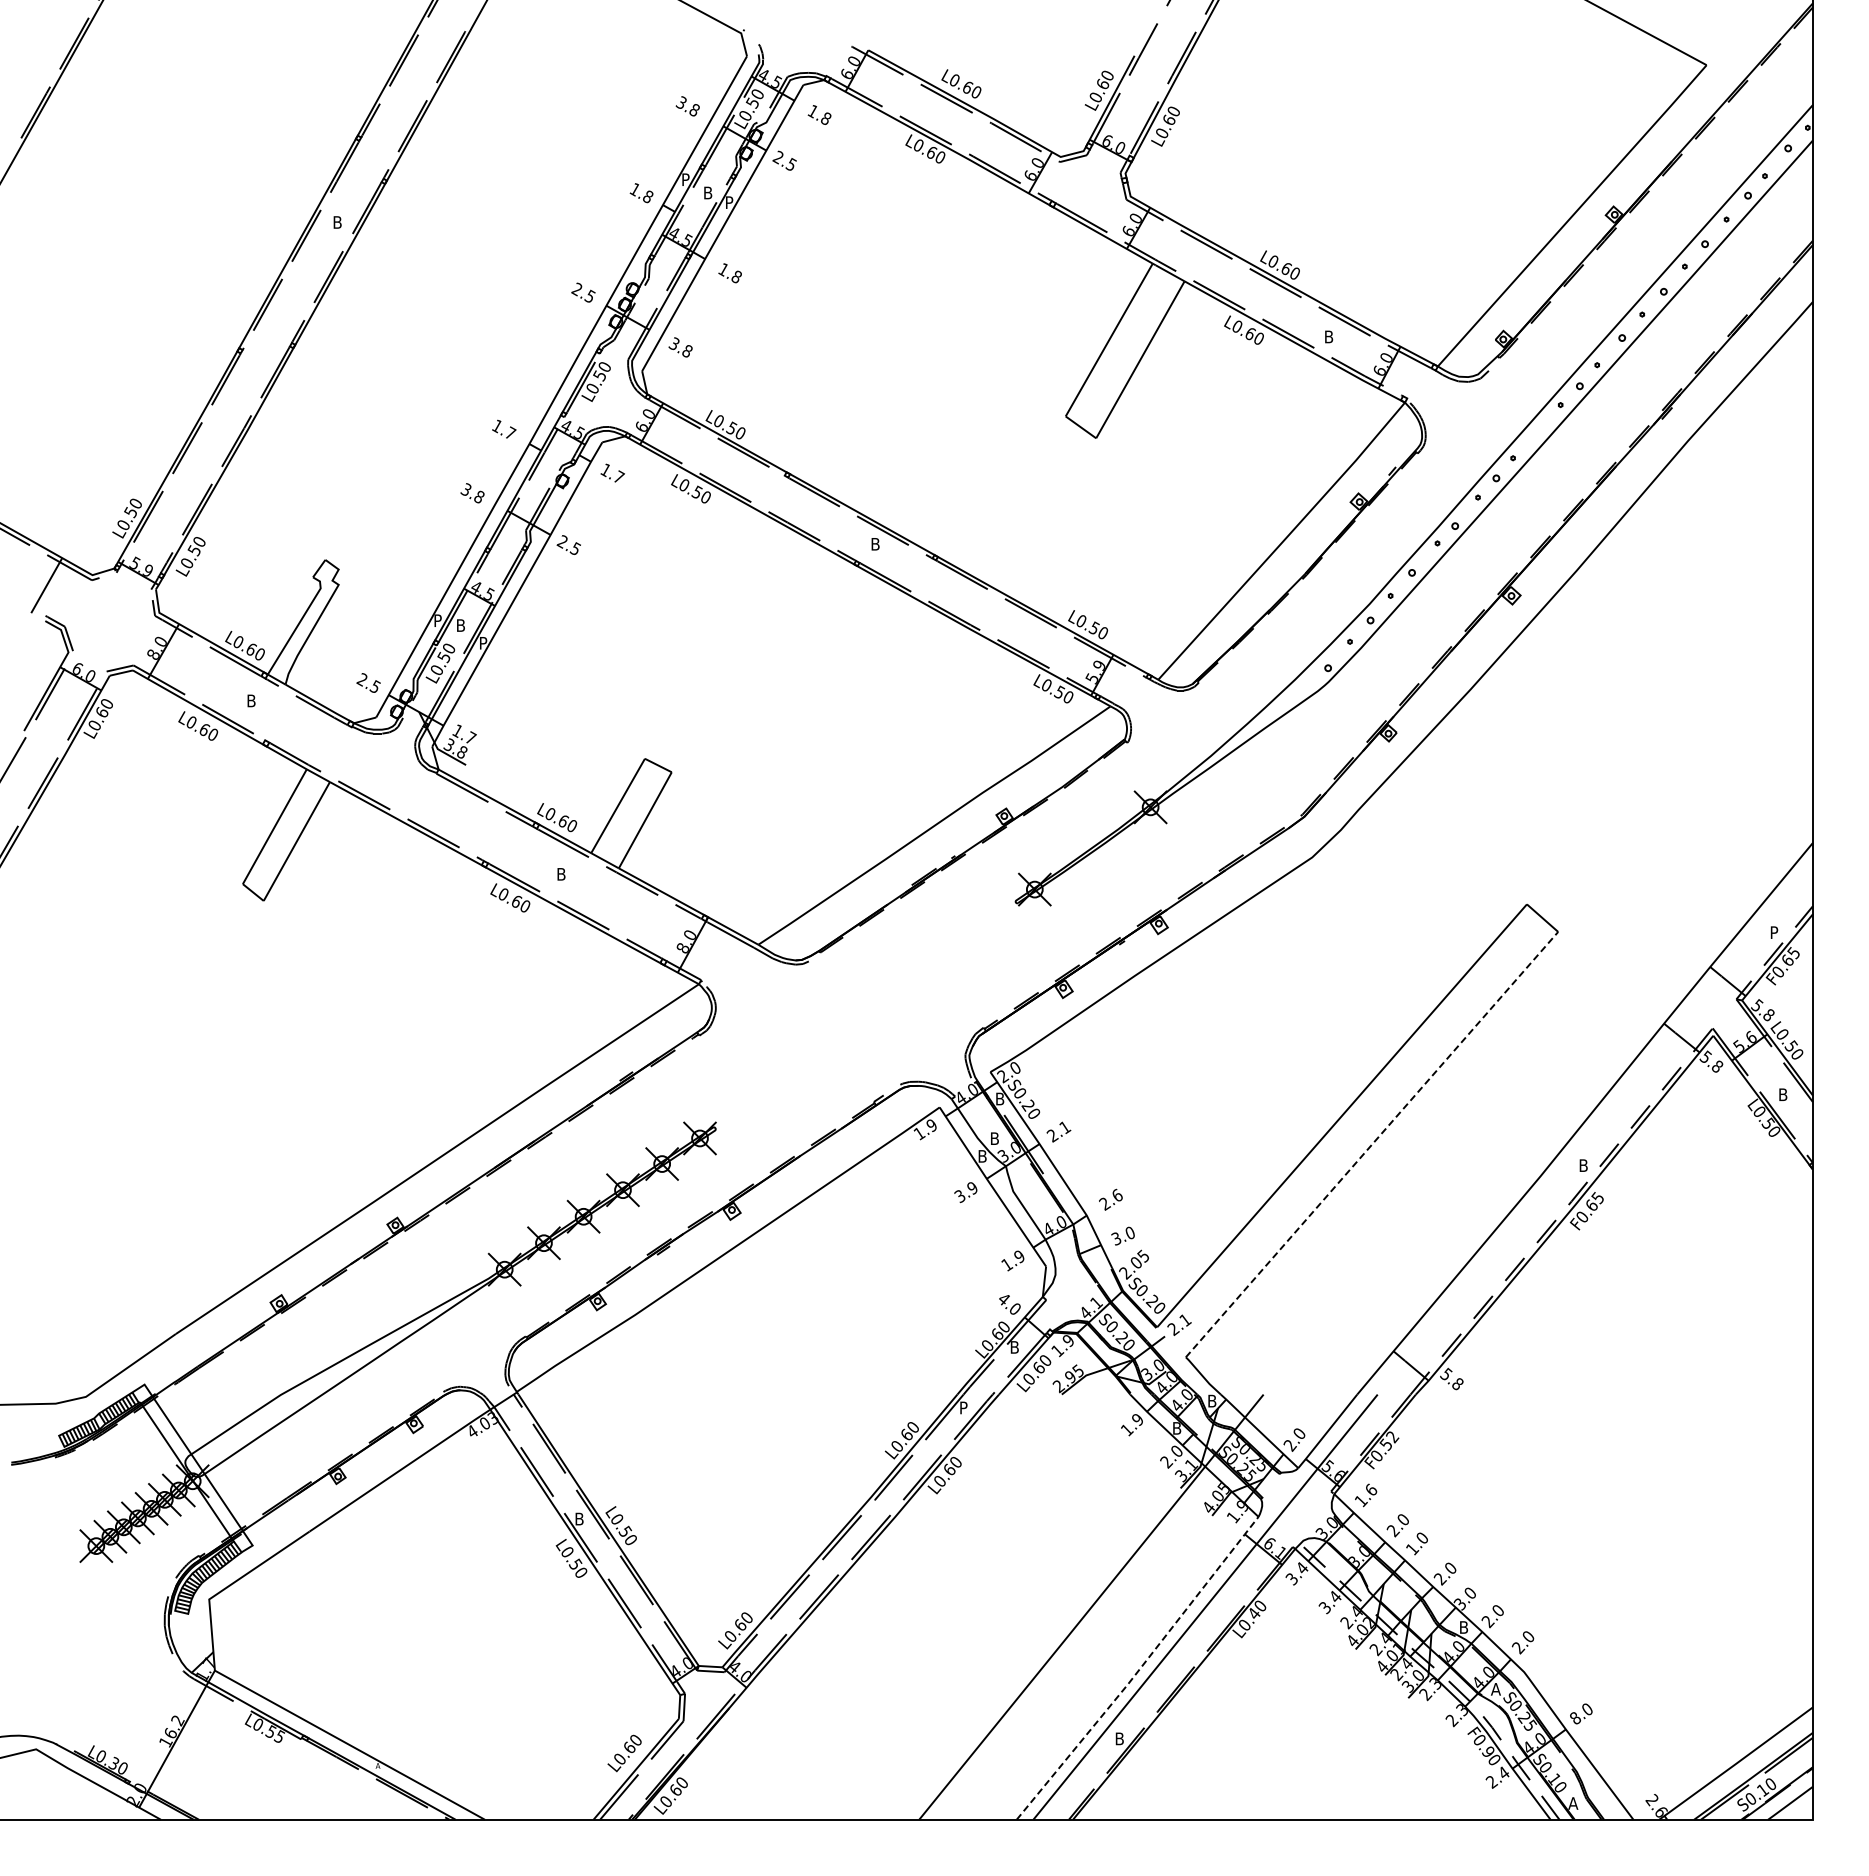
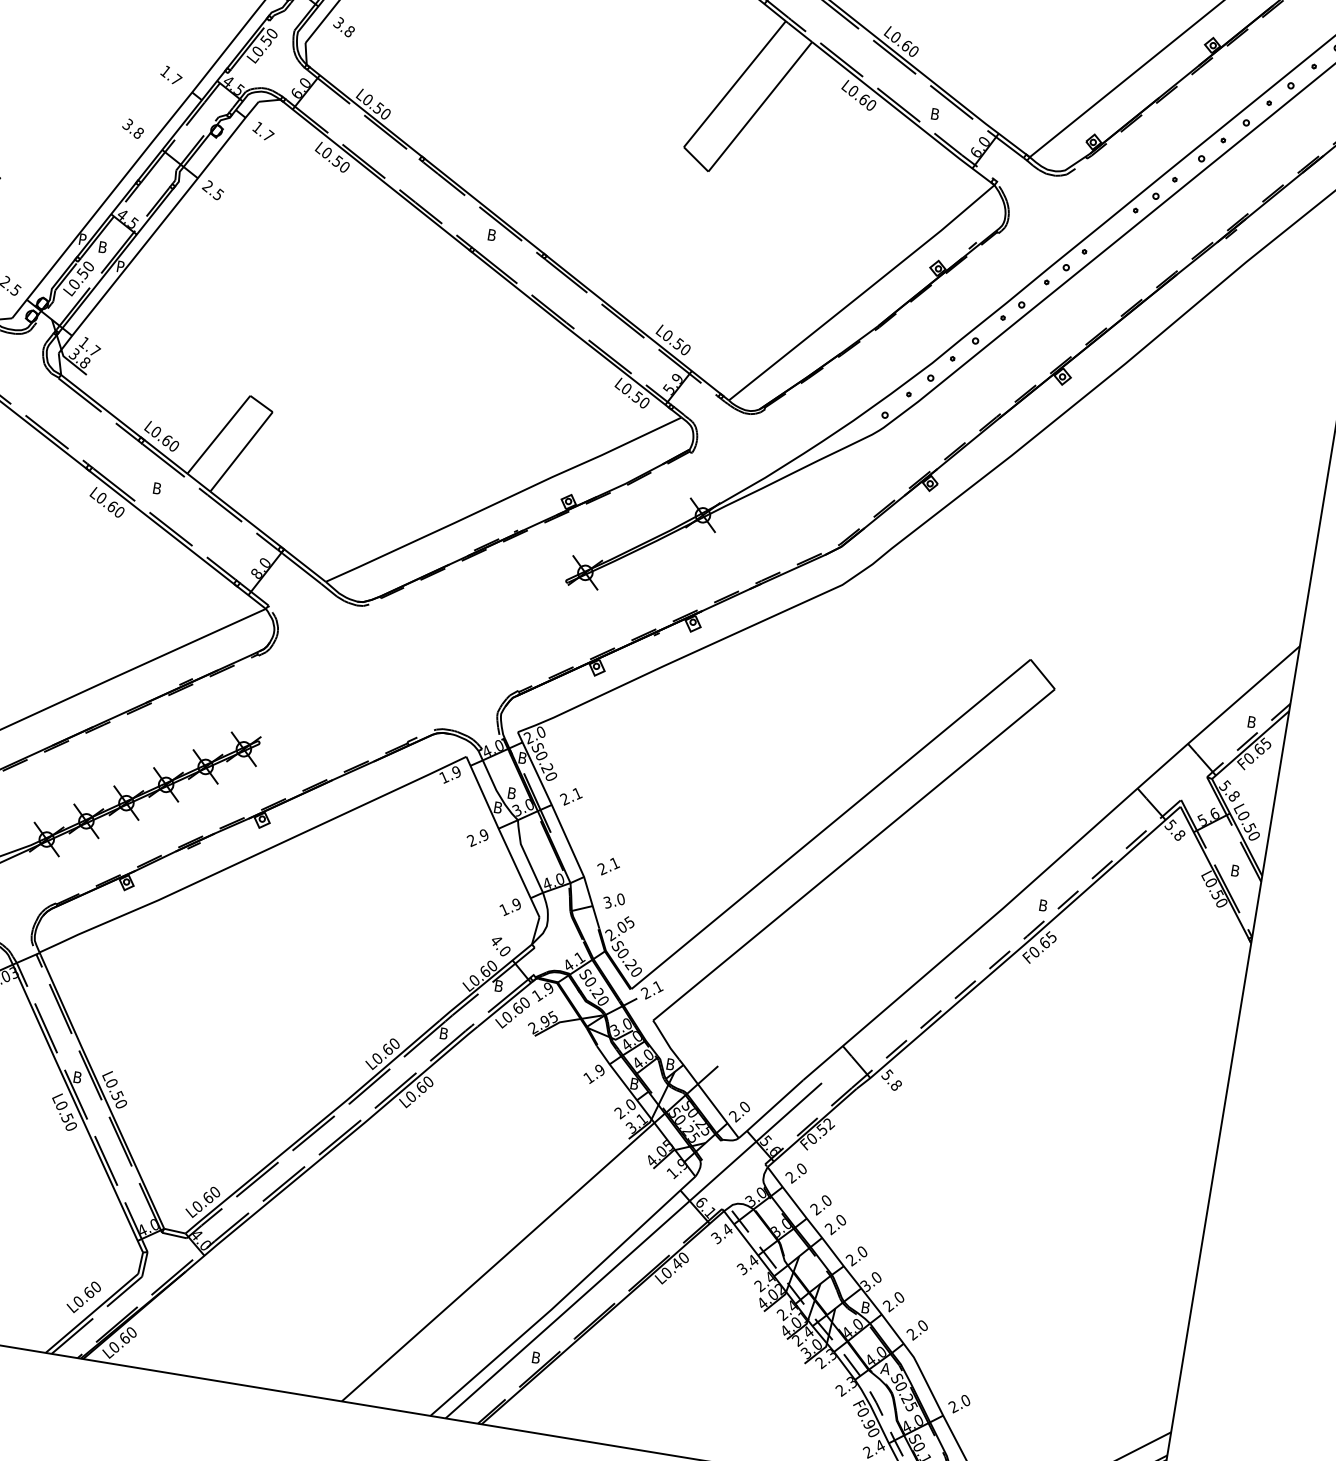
text: (1775, 932) -> (1252, 722), P -> B
line: (1372, 1144) -> (854, 854), dashed -> solid
text: (1117, 1195) -> (615, 863), 2.6 -> 2.1
text: (960, 1196) -> (472, 840), 3.9 -> 2.9
text: (964, 1407) -> (444, 1033), P -> B
text: (1365, 1495) -> (795, 1173), 1.6 -> 2.0
text: (1410, 1549) -> (828, 1228), 1.0 -> 2.0
line: (1140, 1668) -> (565, 1296), dashed -> solid
text: (1575, 1718) -> (953, 1407), 8.0 -> 2.0

